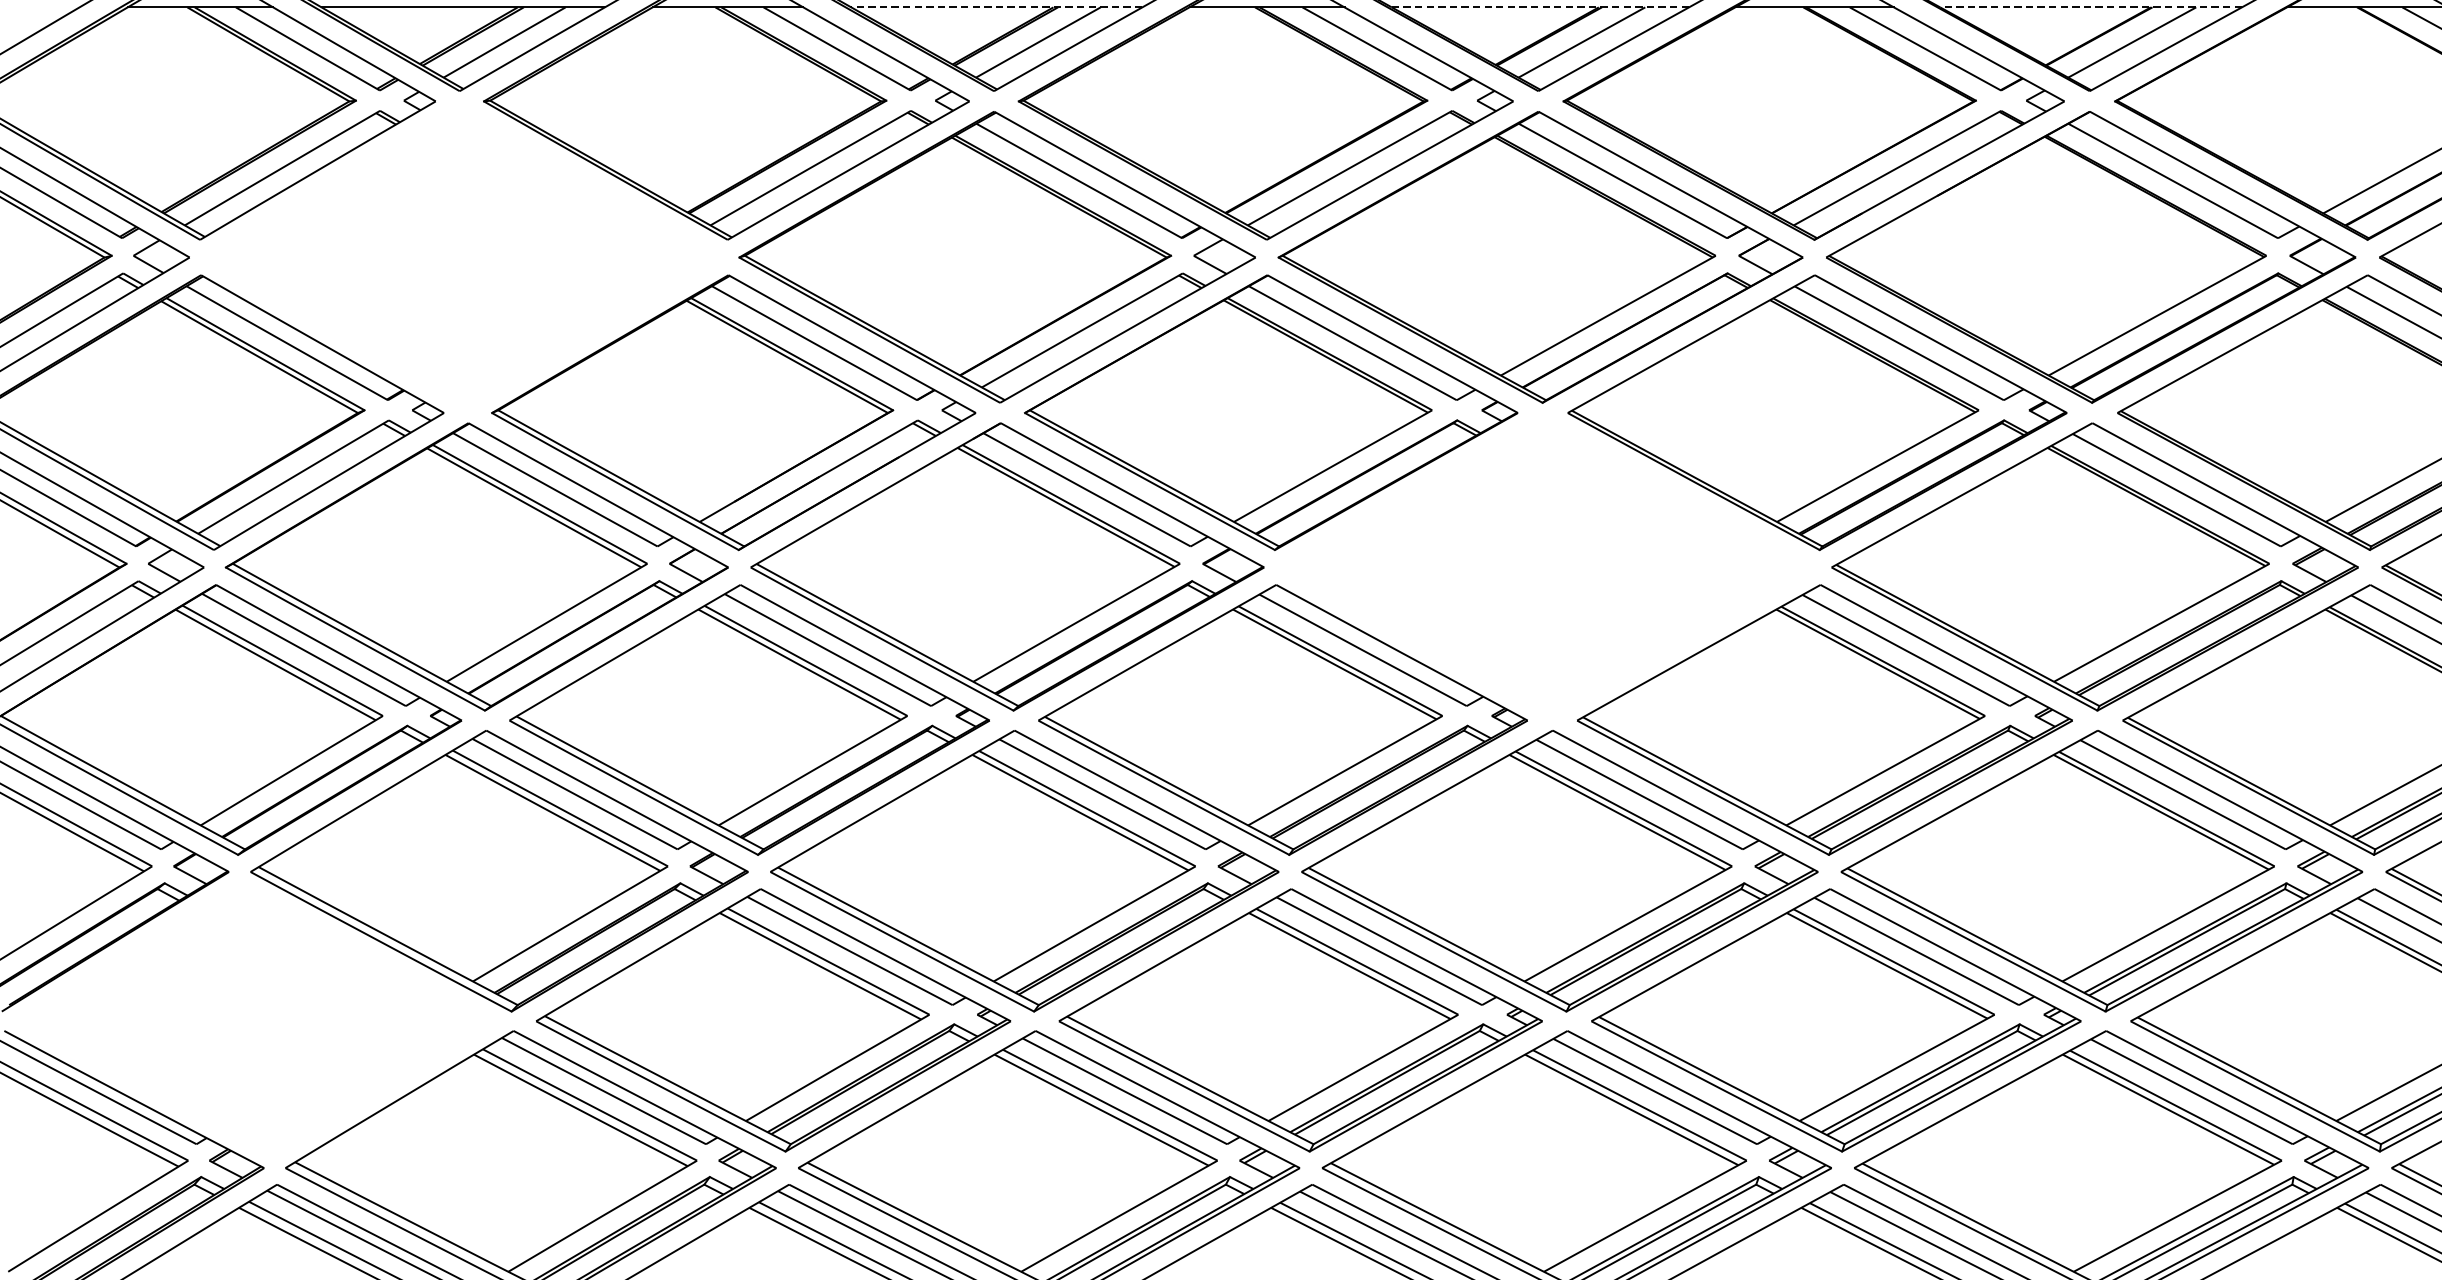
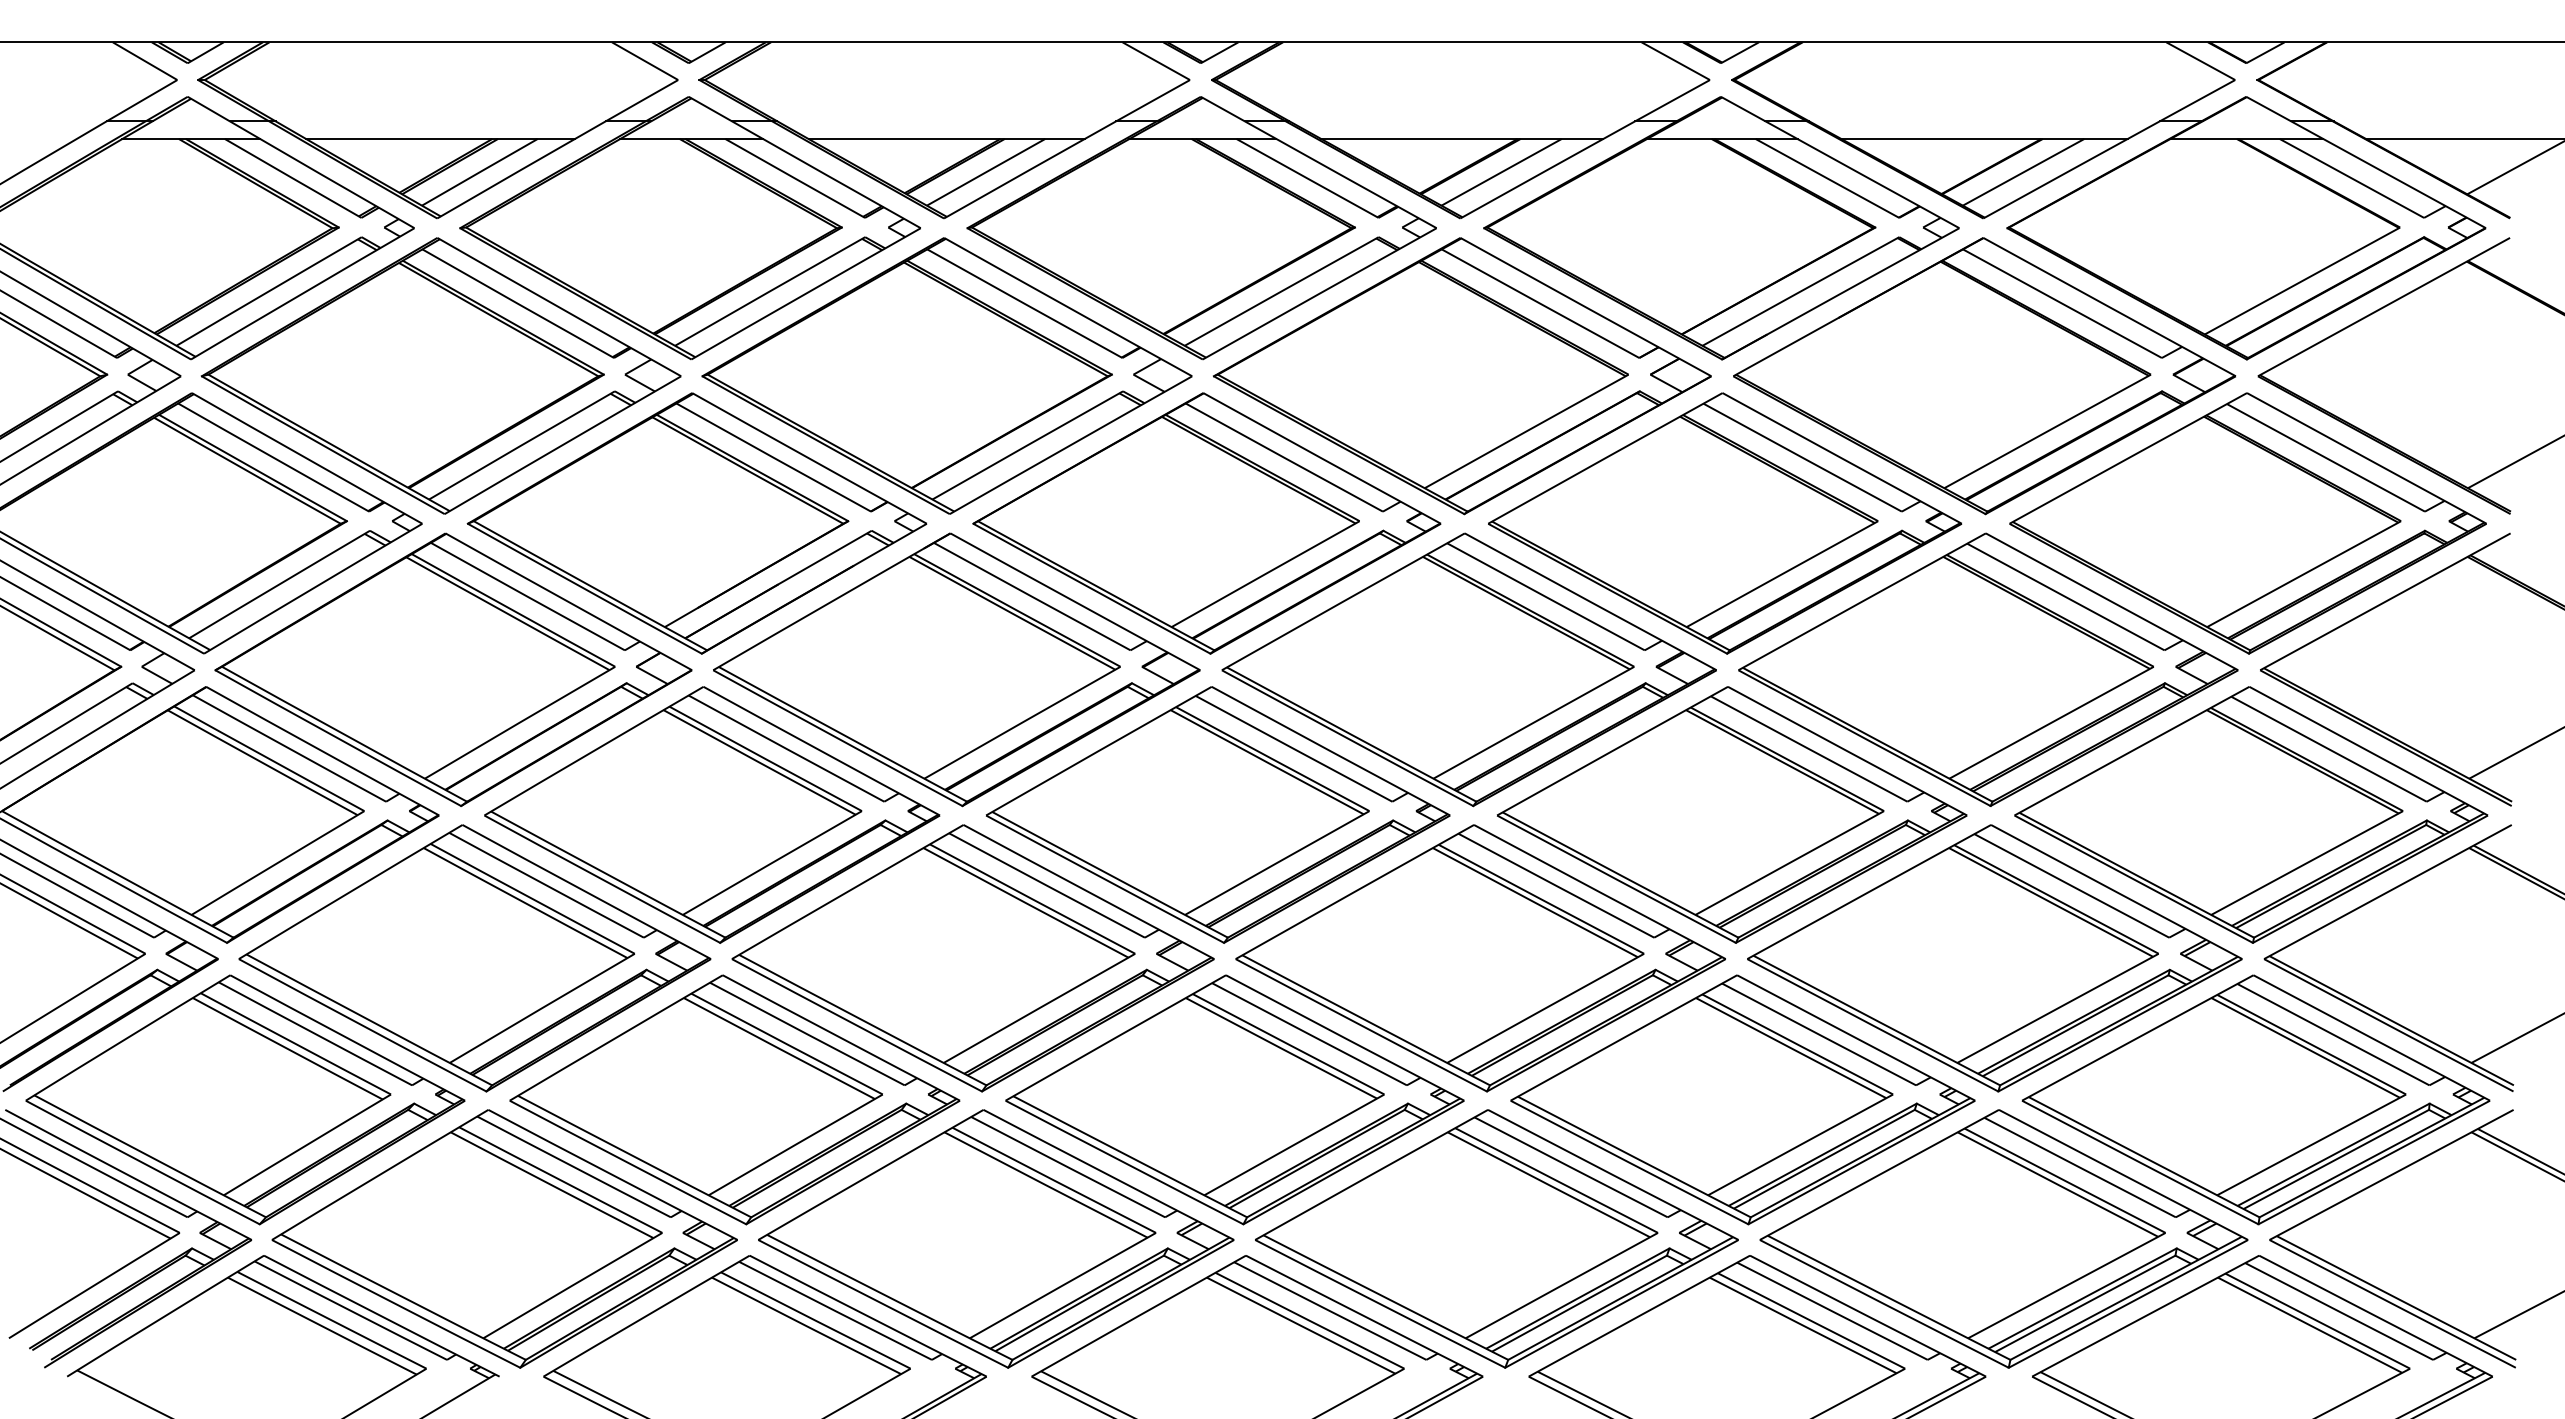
line: (996, 7) -> (946, 139), dashed -> solid
line: (1540, 7) -> (1462, 139), dashed -> solid
line: (2091, 7) -> (1984, 139), dashed -> solid
part: (463, 256) -> (440, 375), added
part: (1547, 566) -> (1468, 669), added
part: (257, 1020) -> (245, 1099), added

